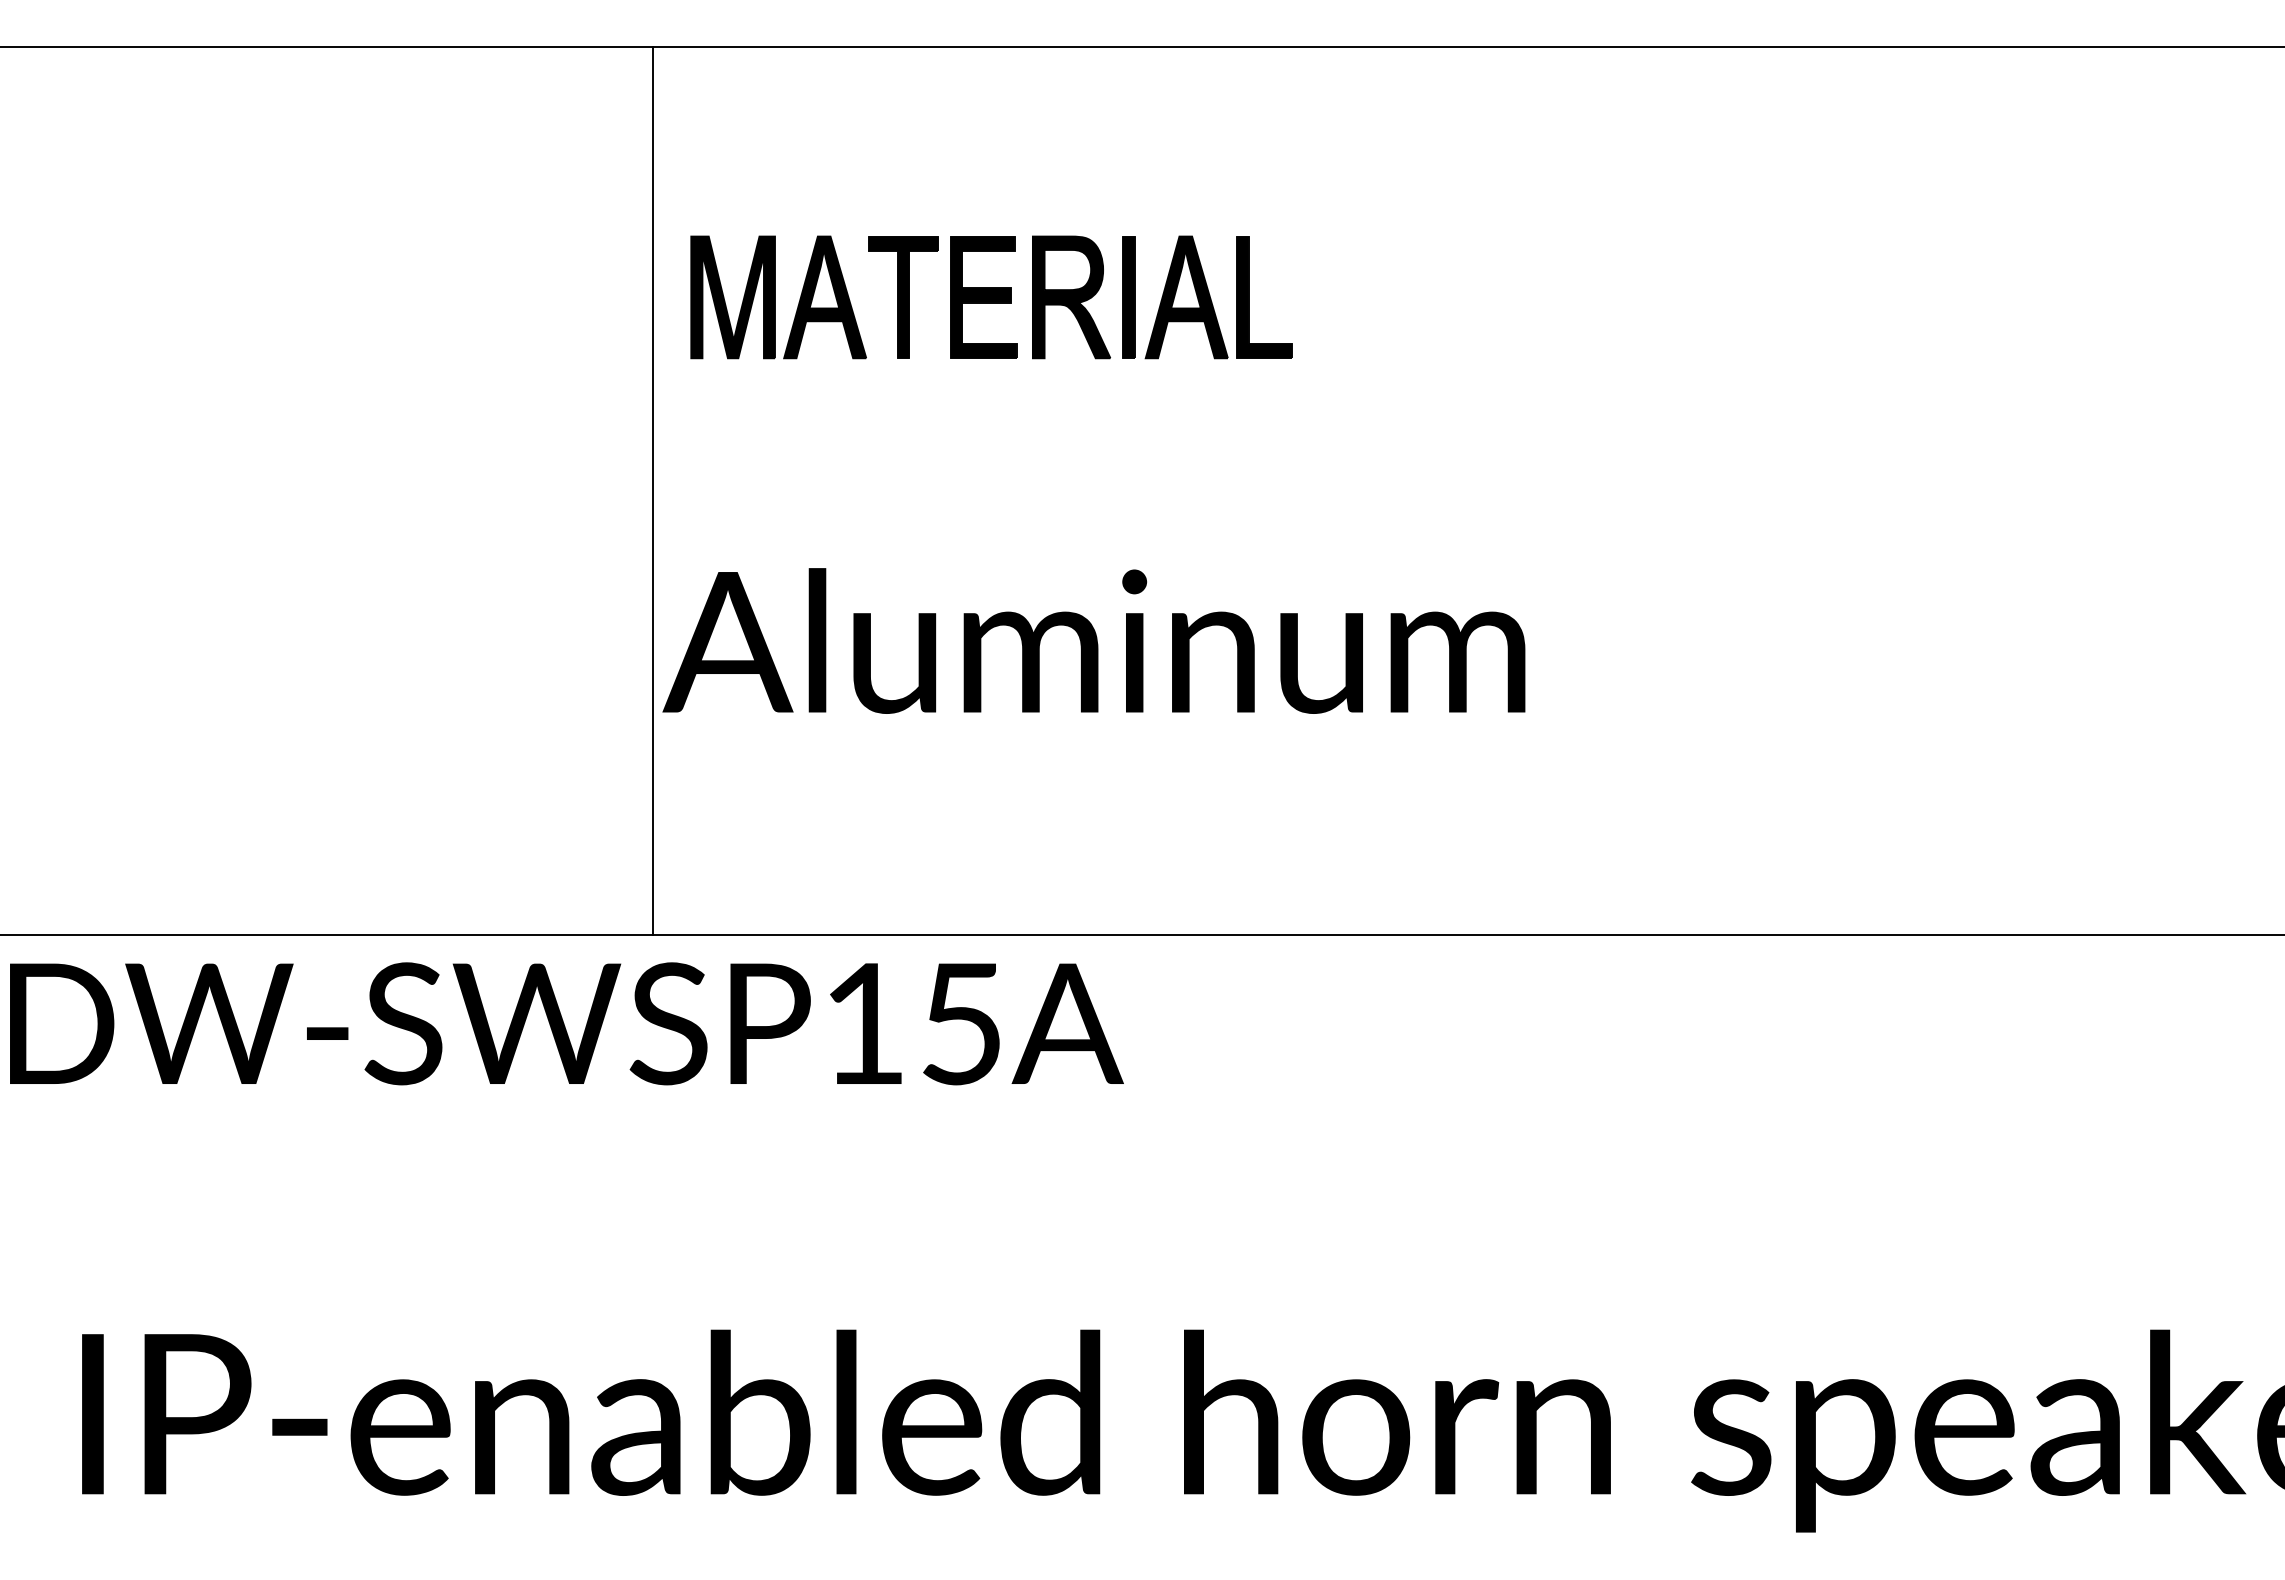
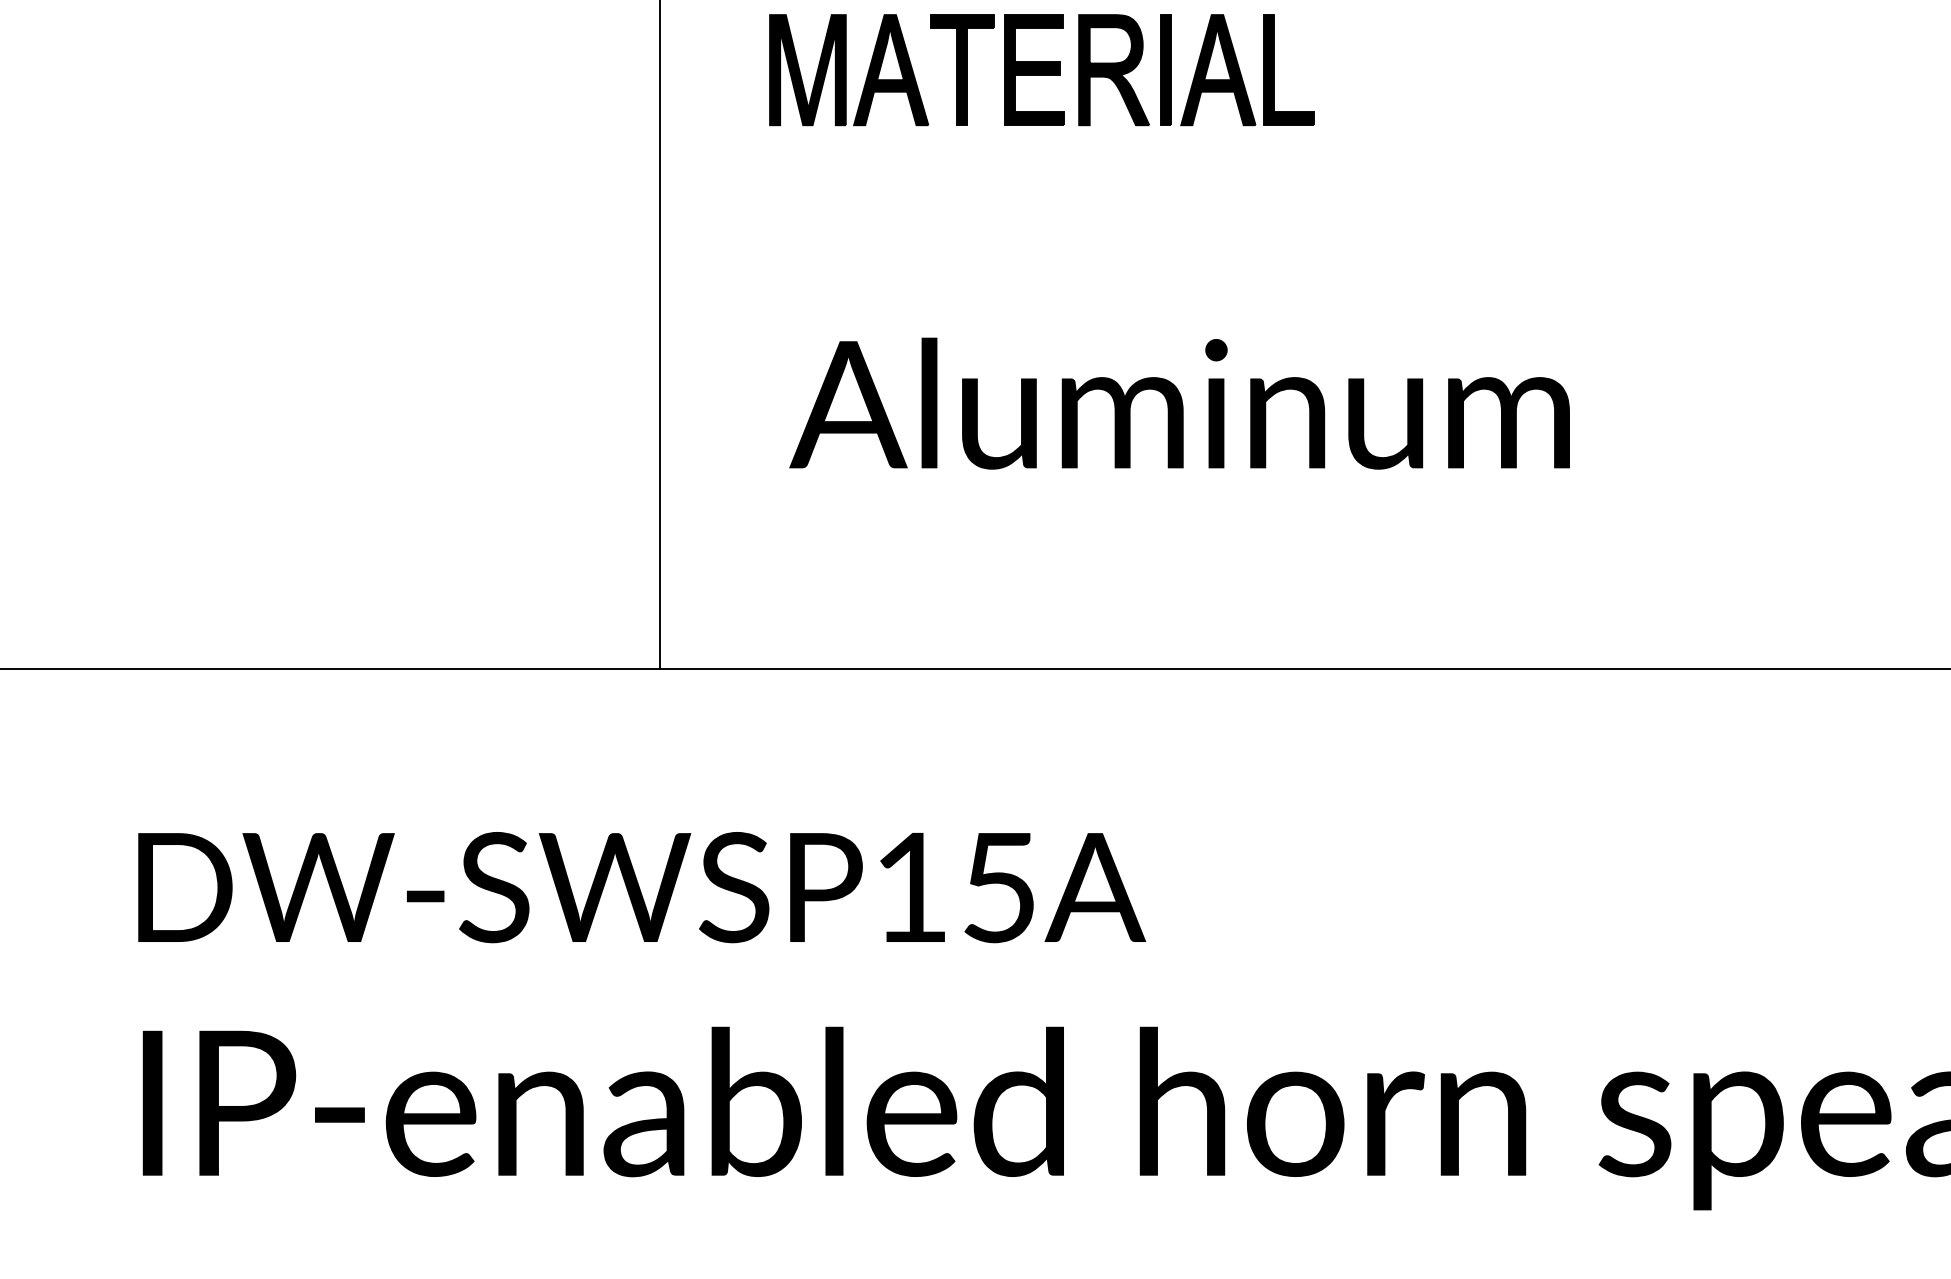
part: (991, 297) -> (1041, 70), moved
text: (1093, 640) -> (1179, 403), moved
text: (566, 1023) -> (641, 887), moved

